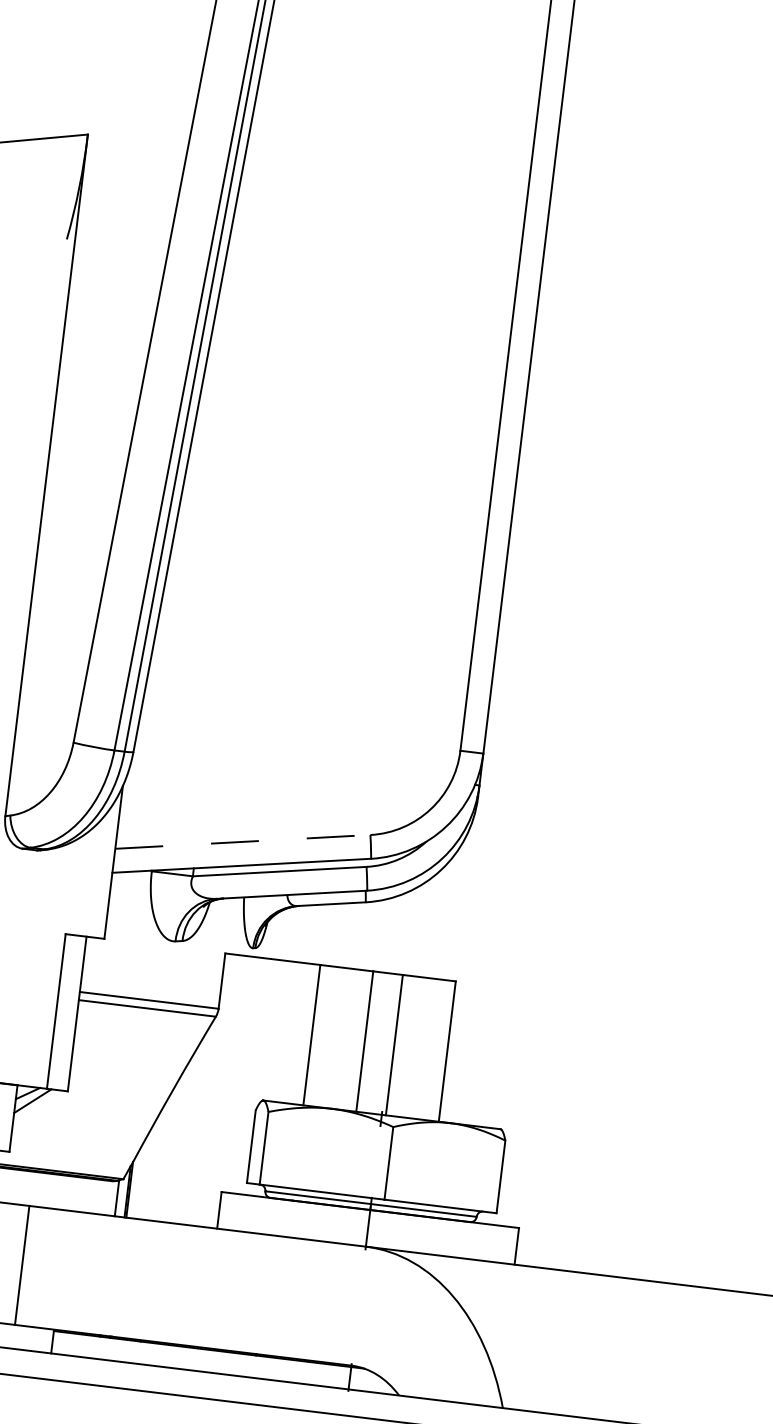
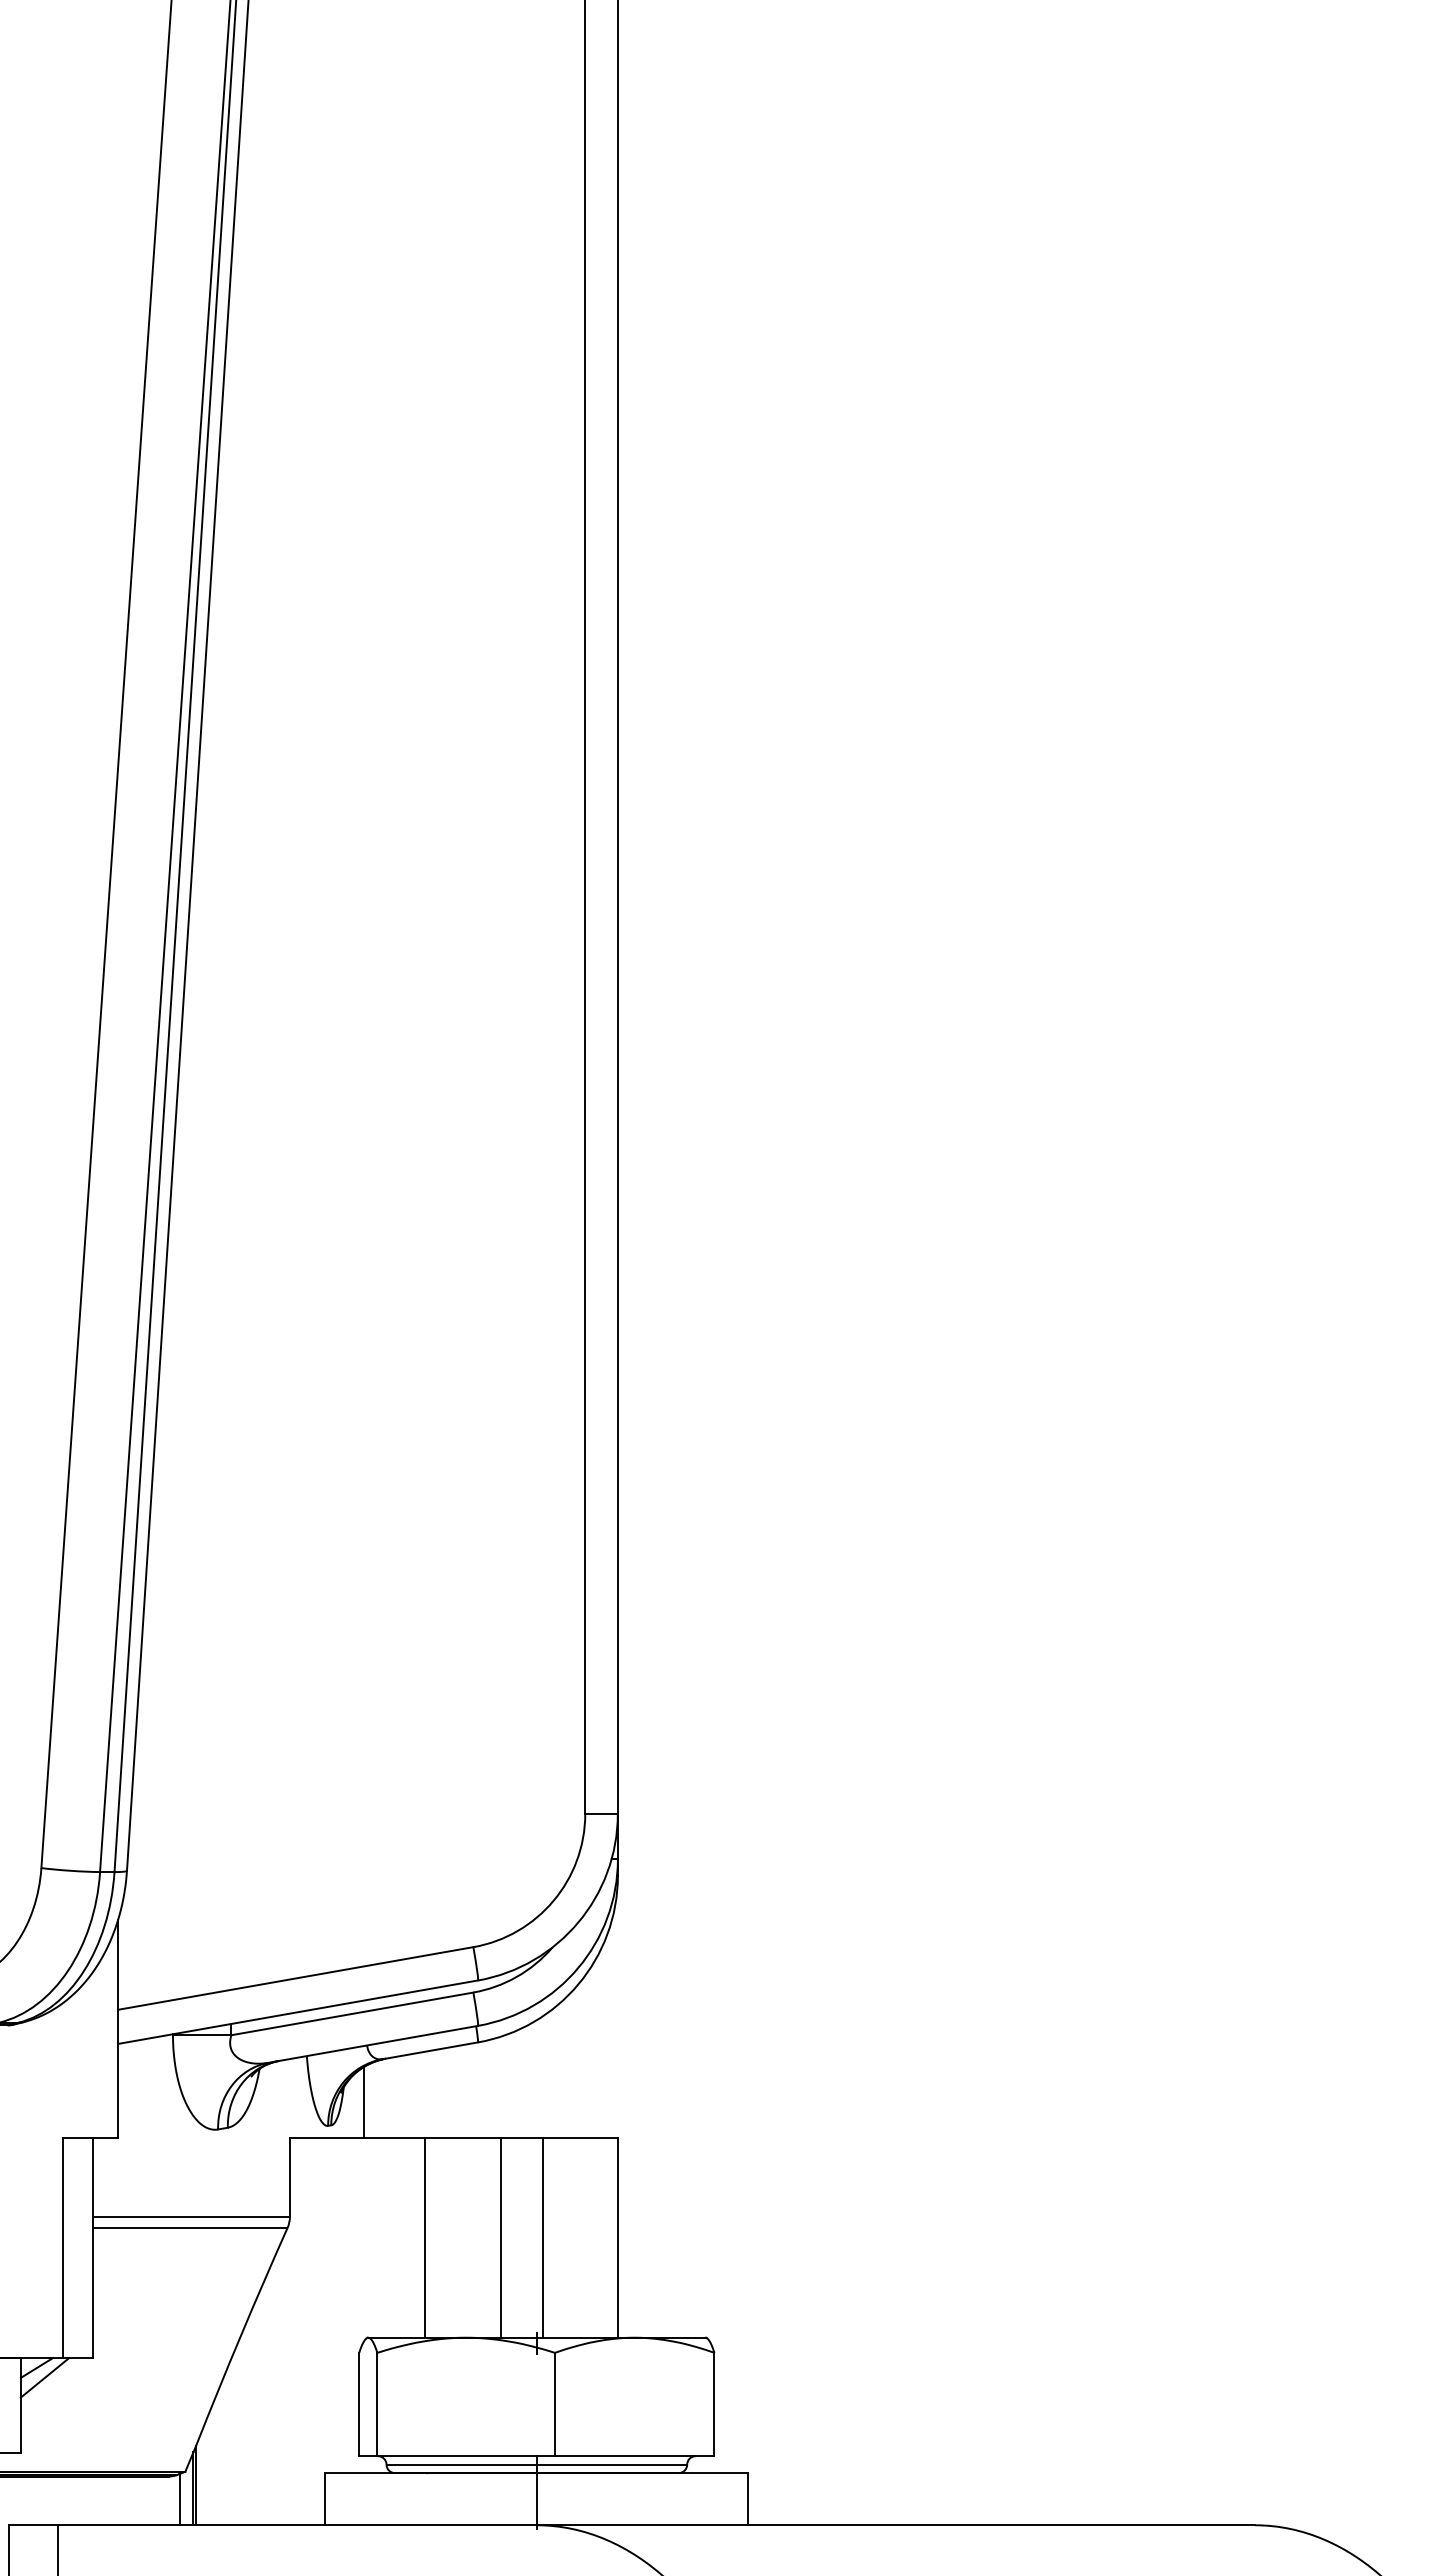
line: (243, 841) -> (296, 1978), dashed -> solid
line: (280, 934) -> (363, 2101), added

